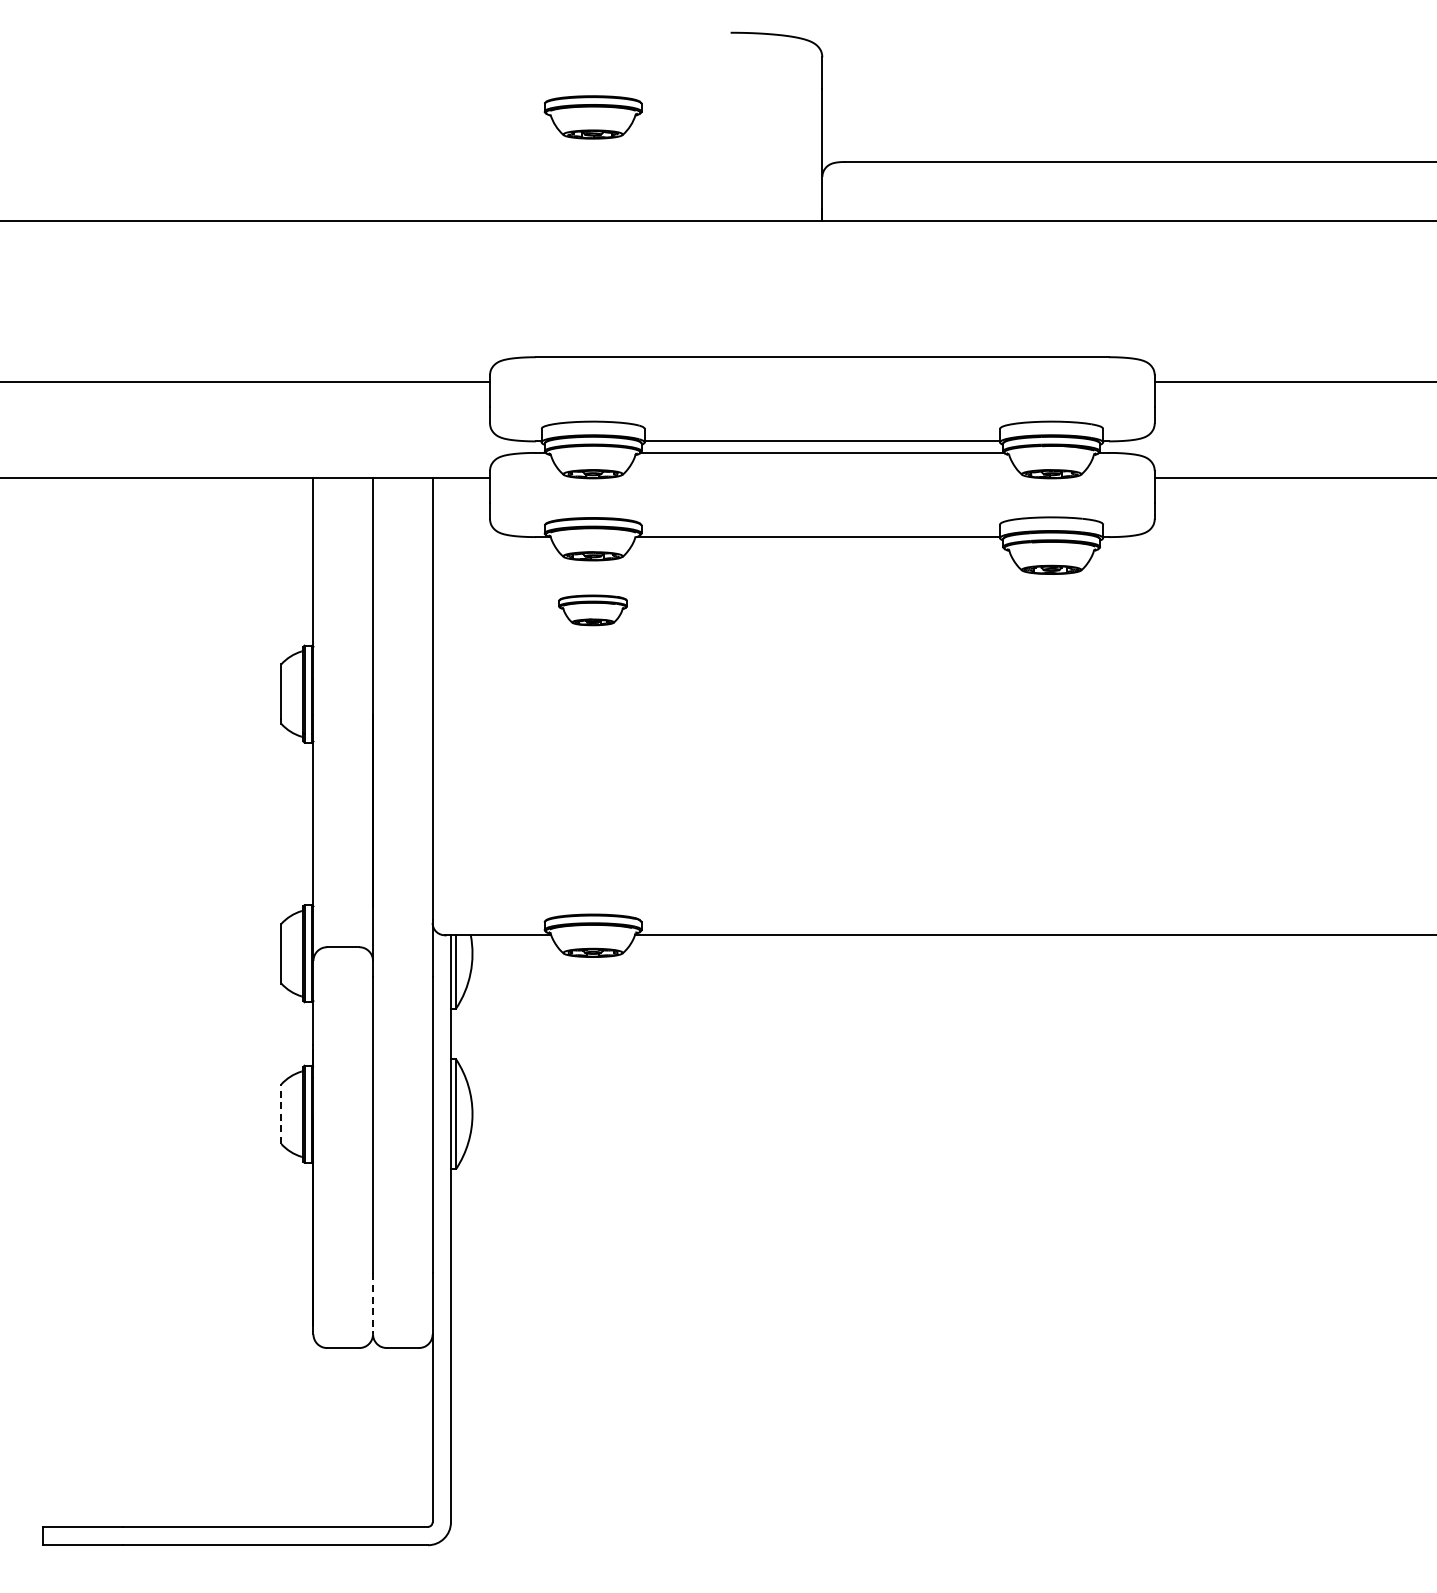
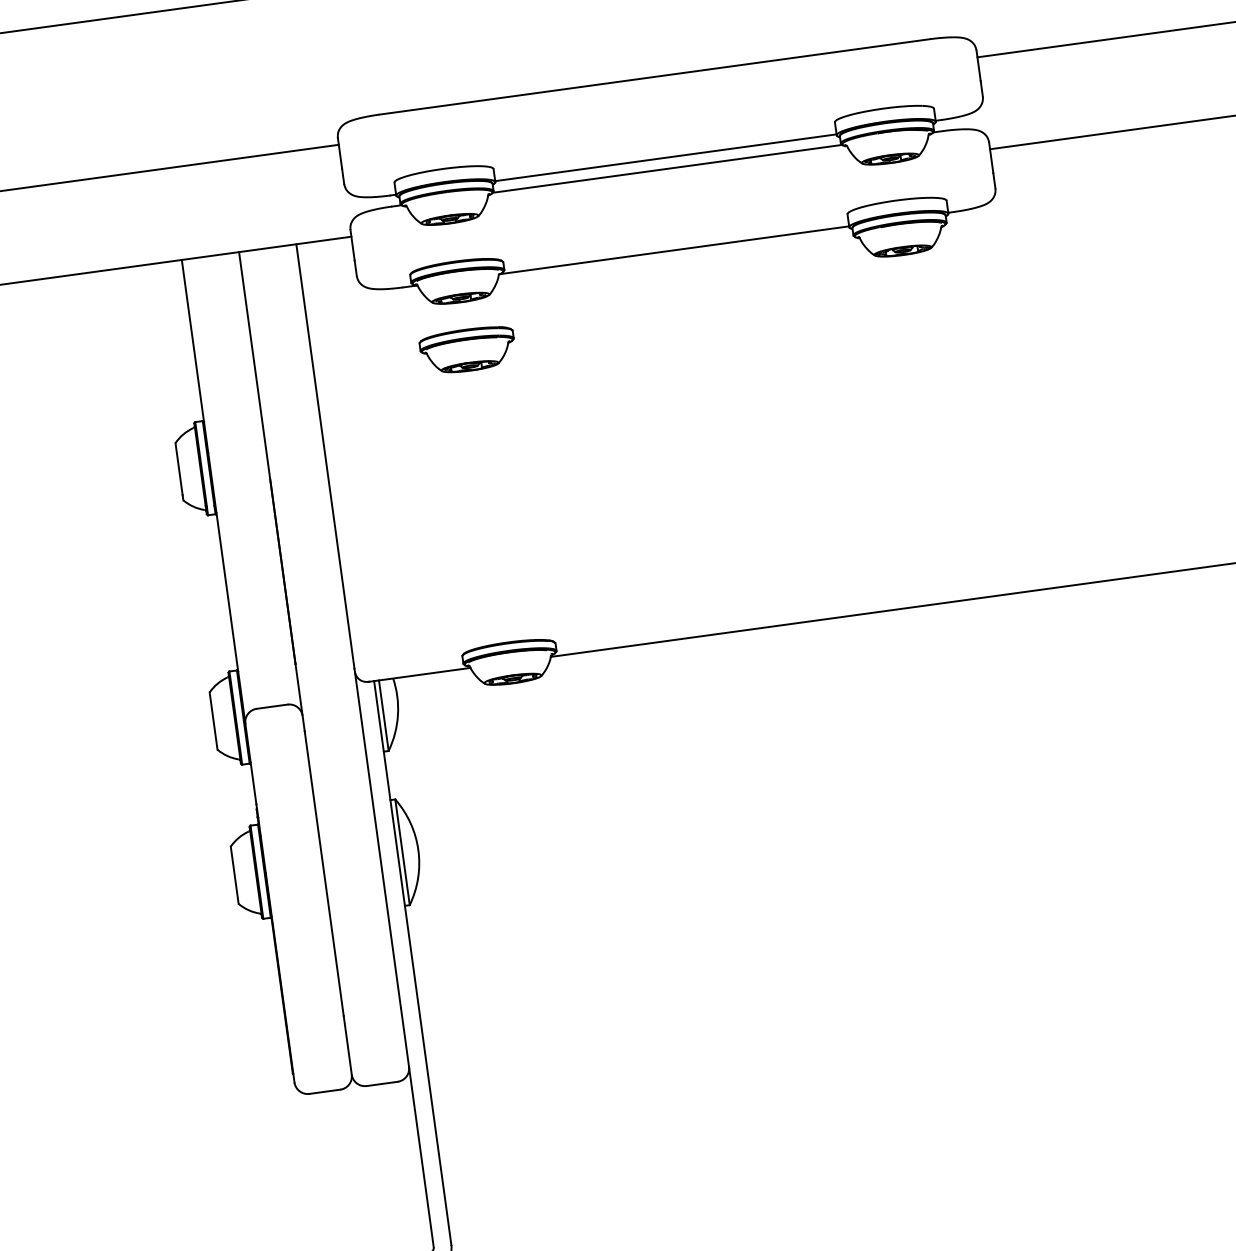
part: (592, 610) -> (467, 350), size x1.43
line: (281, 1114) -> (234, 875), dashed -> solid
line: (373, 1304) -> (348, 1045), dashed -> solid

